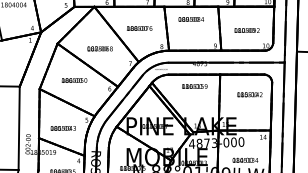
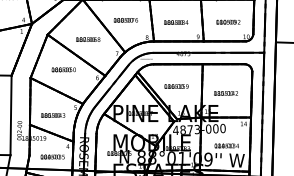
text: (191, 19) -> (176, 22), moved
text: (194, 86) -> (176, 86), moved
text: (249, 94) -> (225, 93), moved

